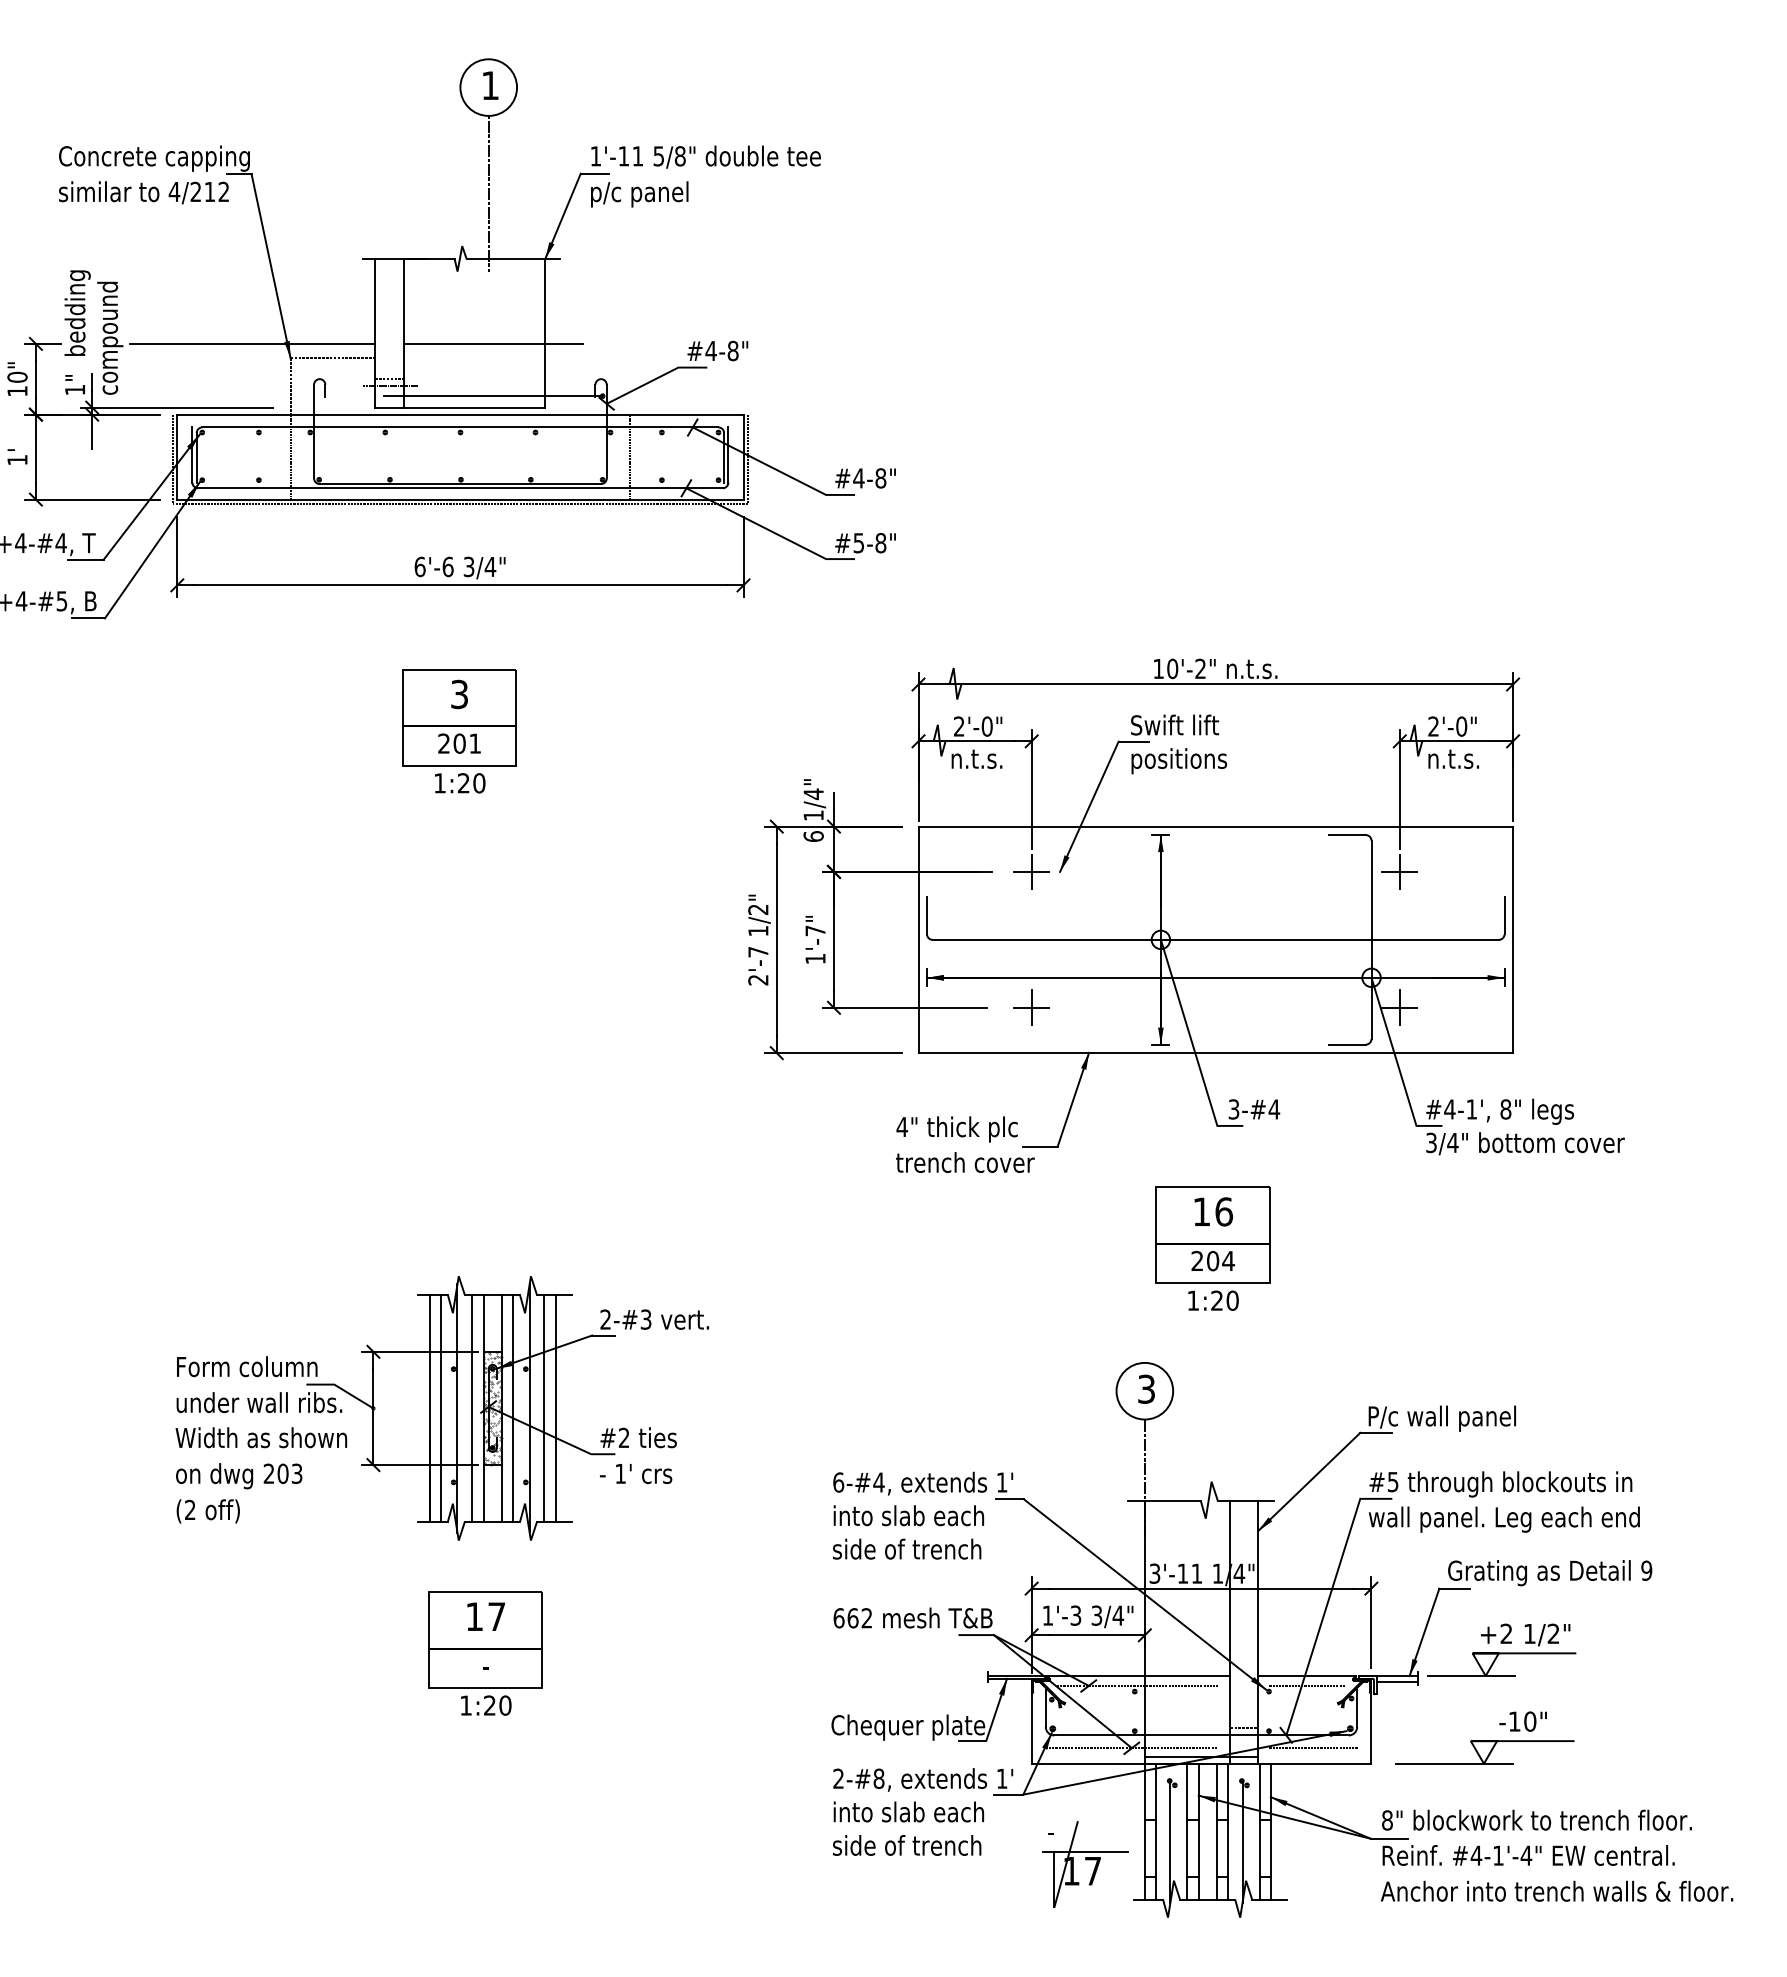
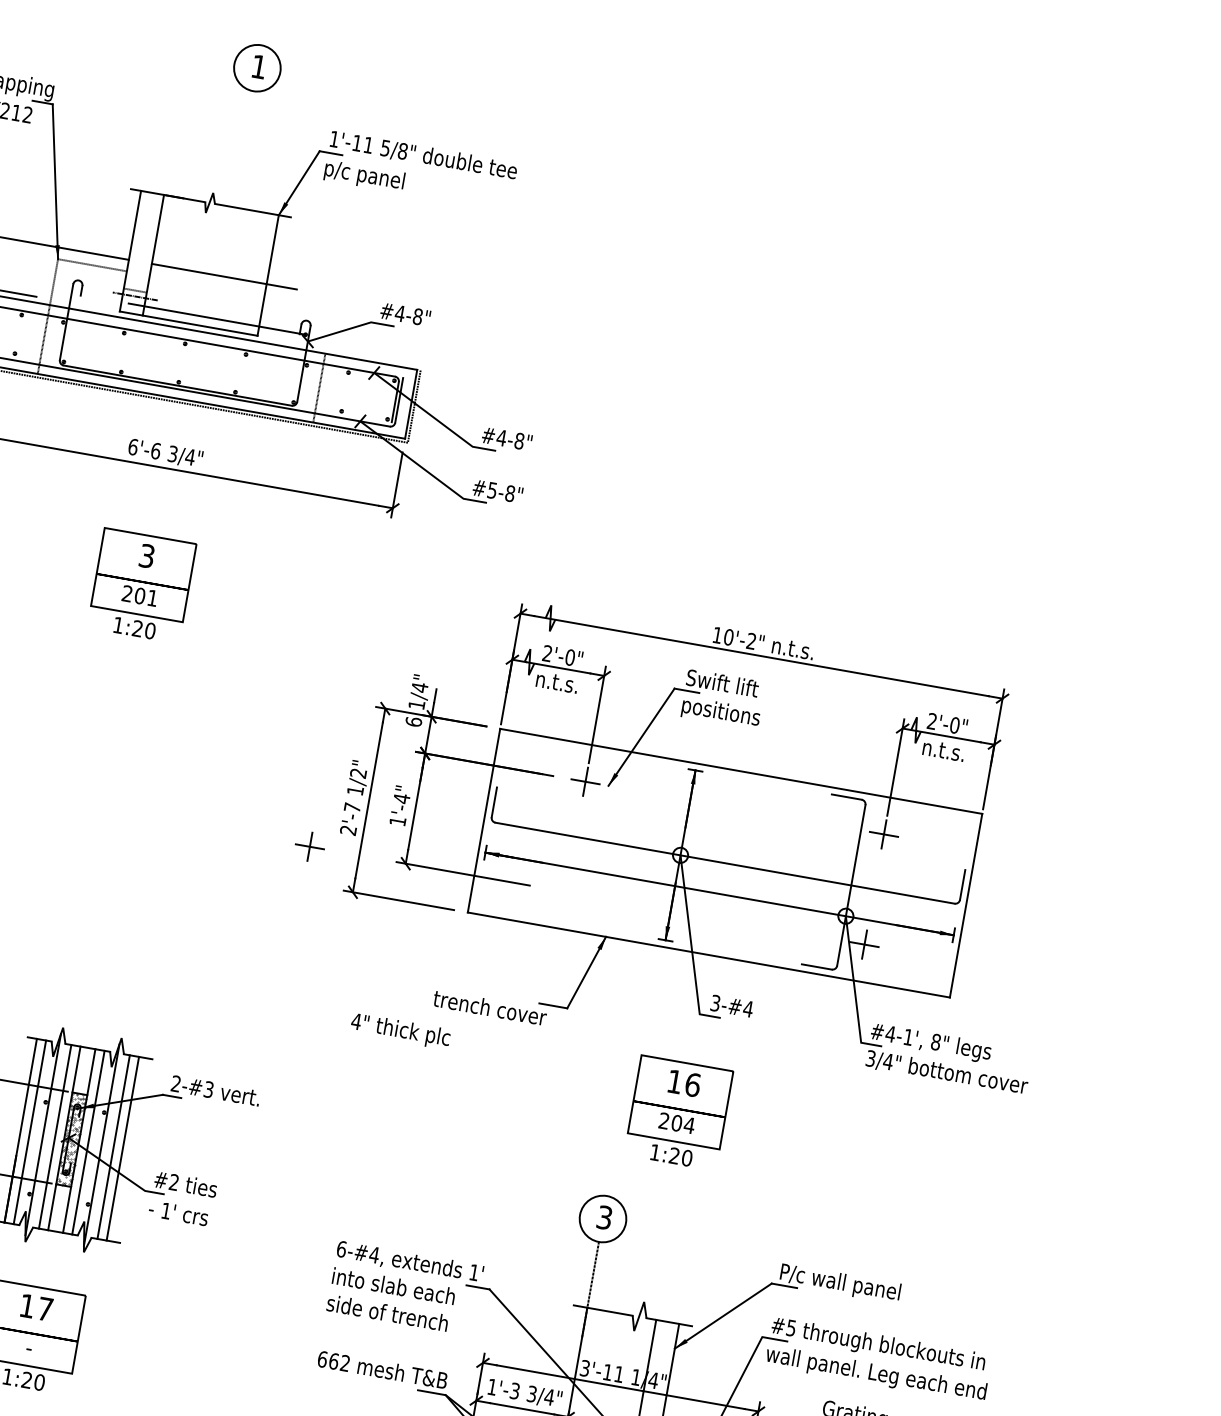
line: (488, 193) -> (242, 154), removed
text: (815, 930) -> (401, 798), 1'-7" -> 1'-4"
part: (1031, 1007) -> (309, 846), moved
text: (956, 1129) -> (400, 1031), moved

